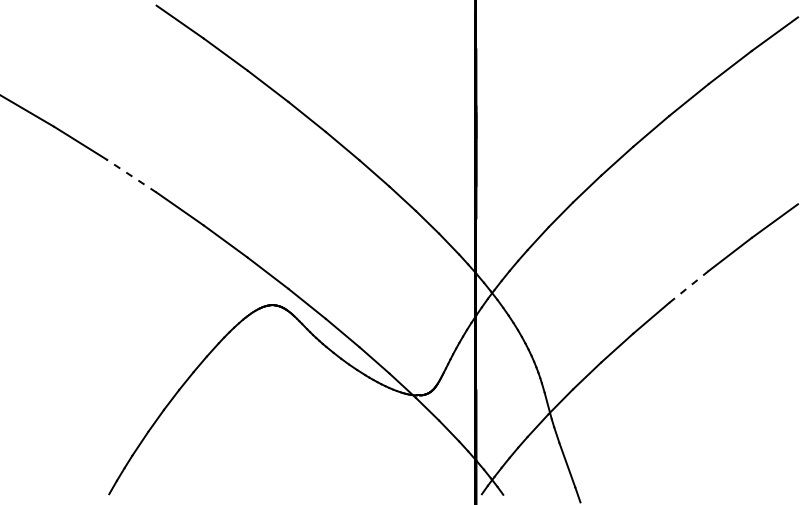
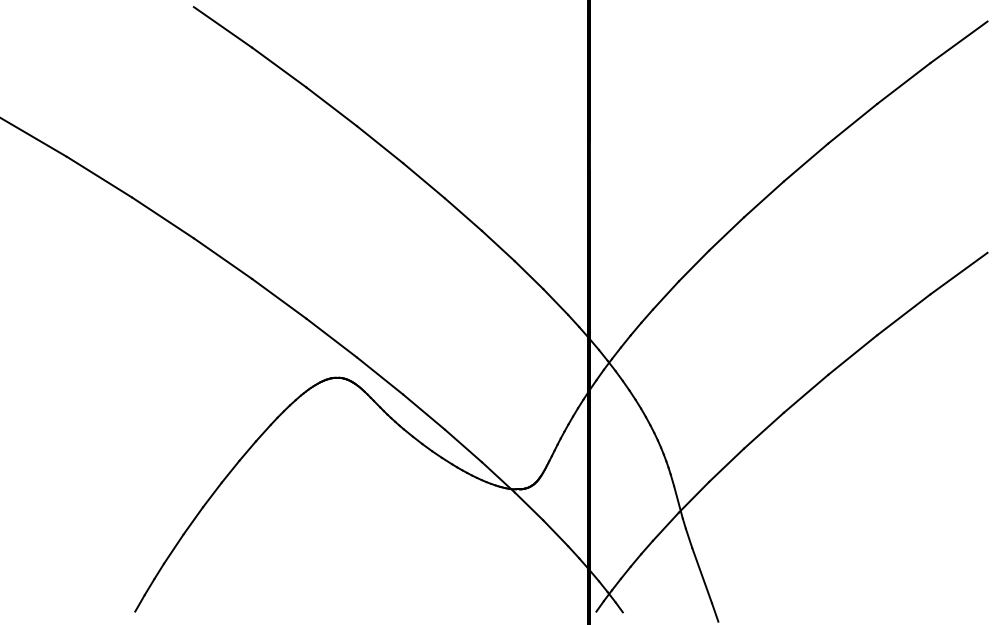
line: (131, 175) -> (162, 217), dashed -> solid
line: (689, 286) -> (853, 354), dashed -> solid

